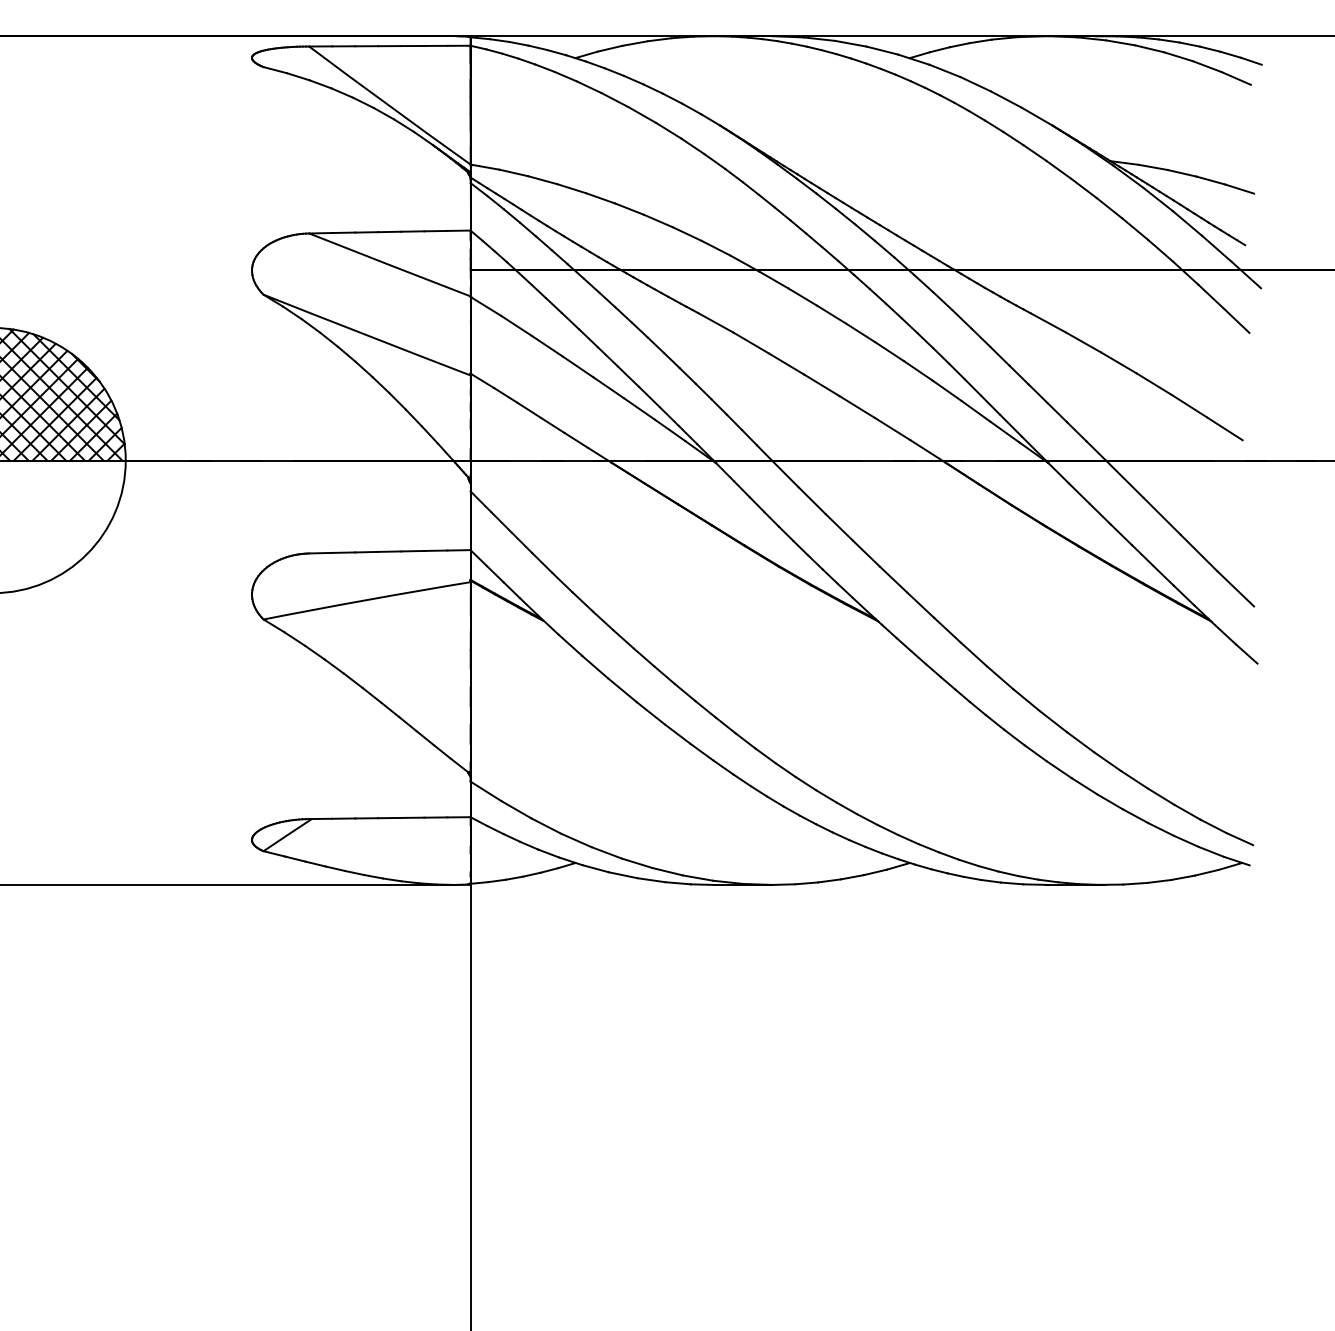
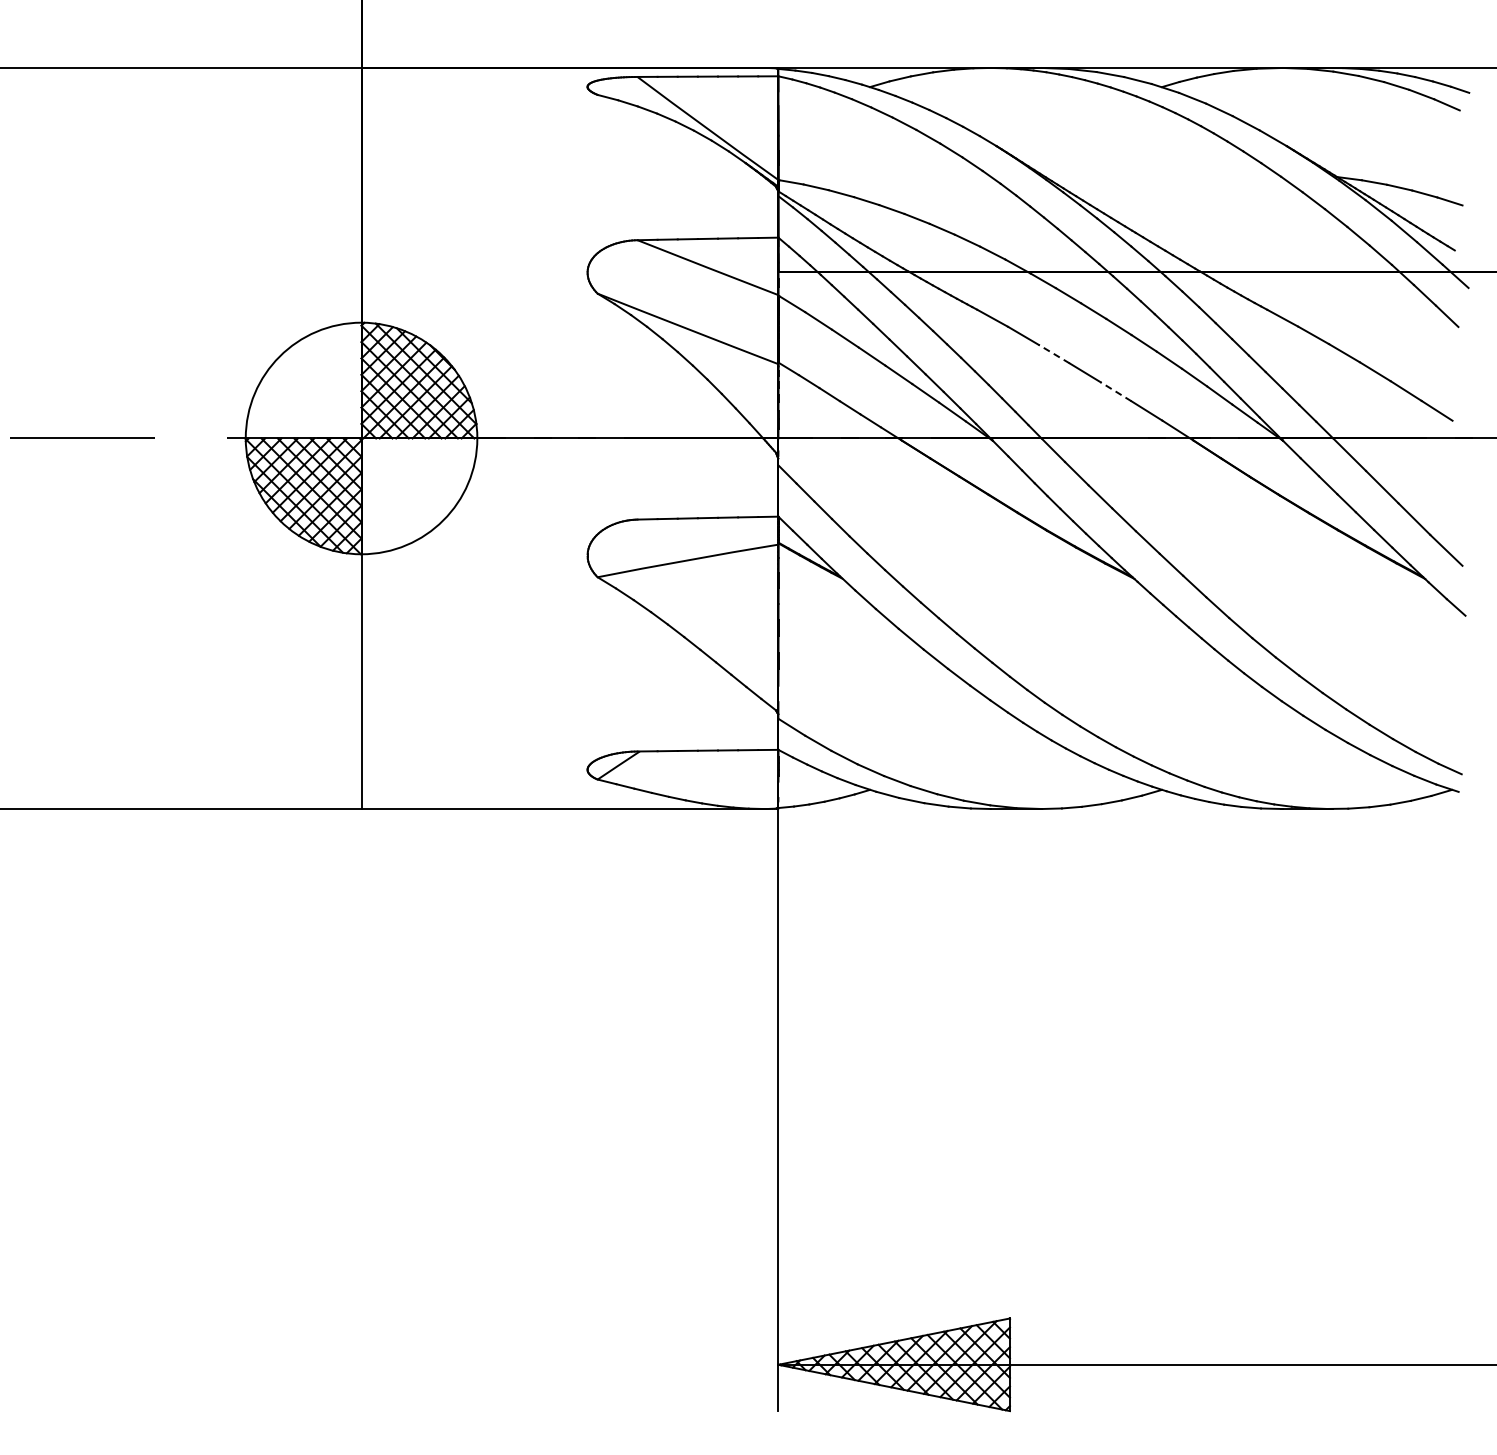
line: (786, 364) -> (1054, 354), solid -> dashed
line: (856, 406) -> (1115, 391), solid -> dashed

